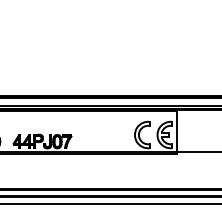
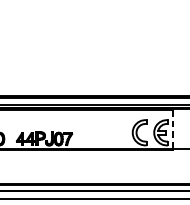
line: (177, 131) -> (173, 129), solid -> dashed

